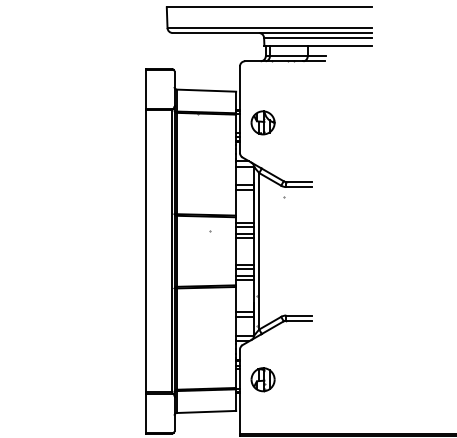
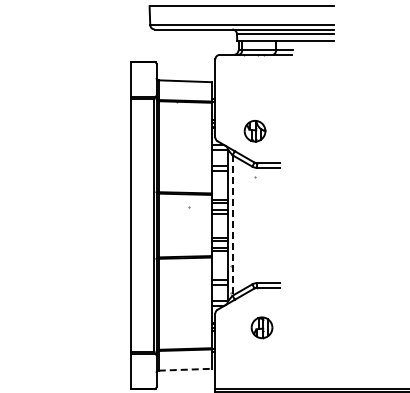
part: (262, 123) -> (254, 131), moved
line: (259, 252) -> (232, 226), solid -> dashed
part: (262, 379) -> (261, 327), moved
line: (206, 411) -> (185, 369), solid -> dashed

